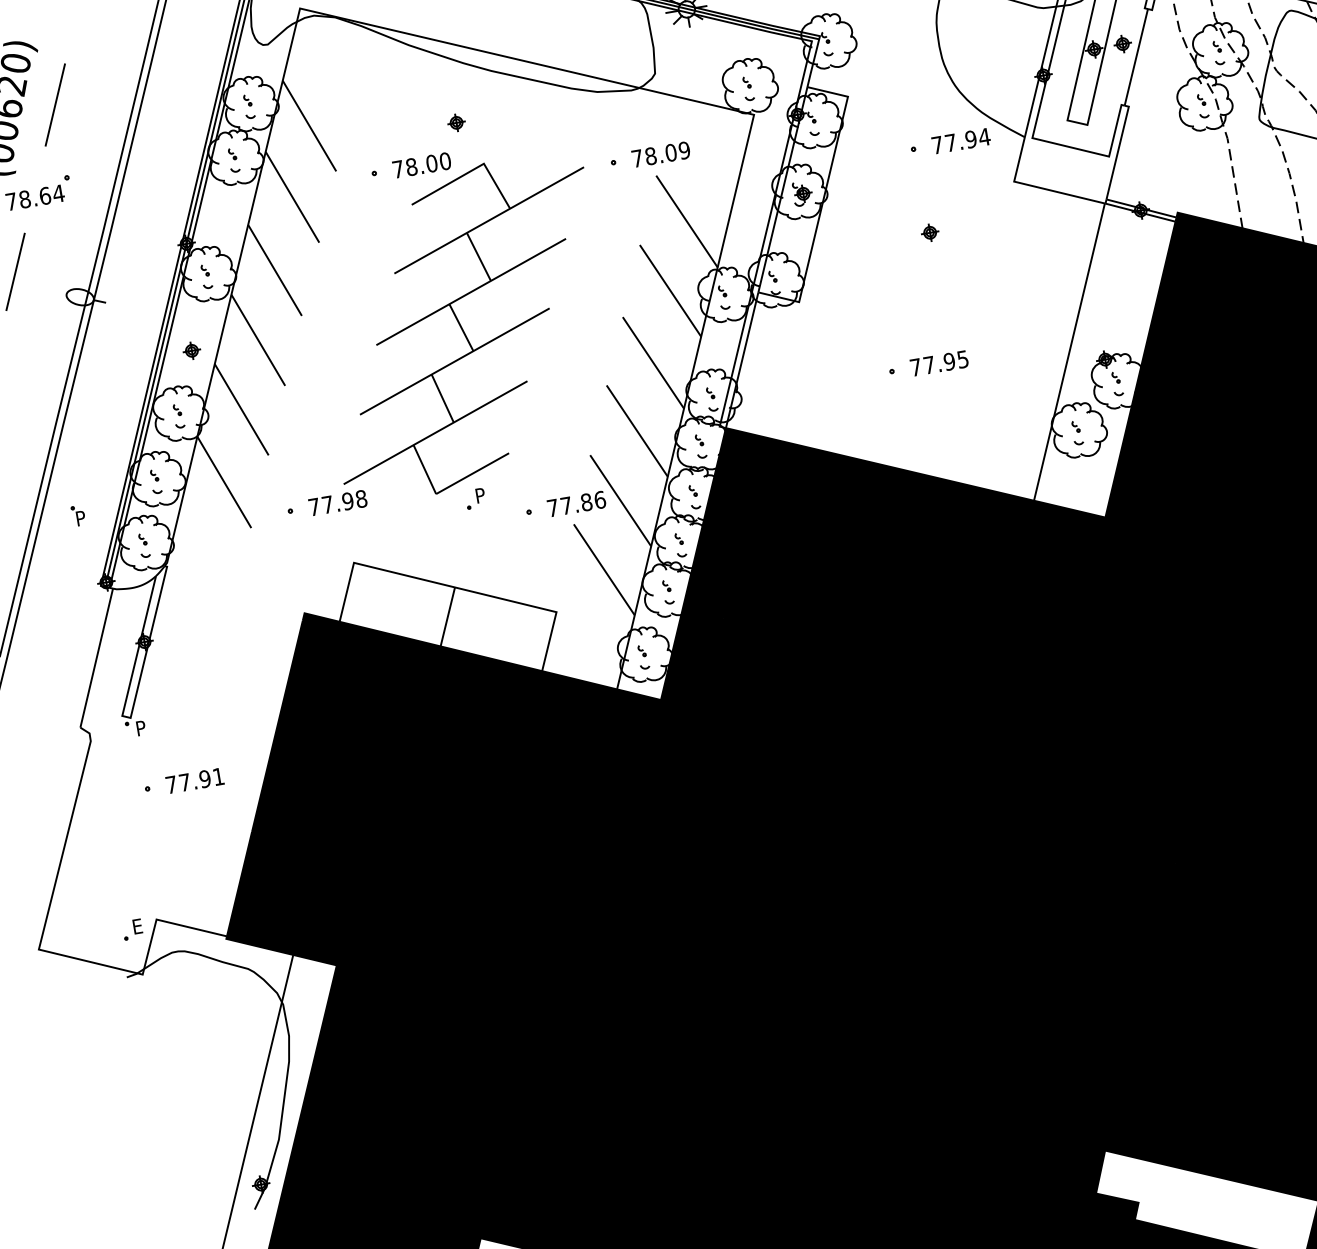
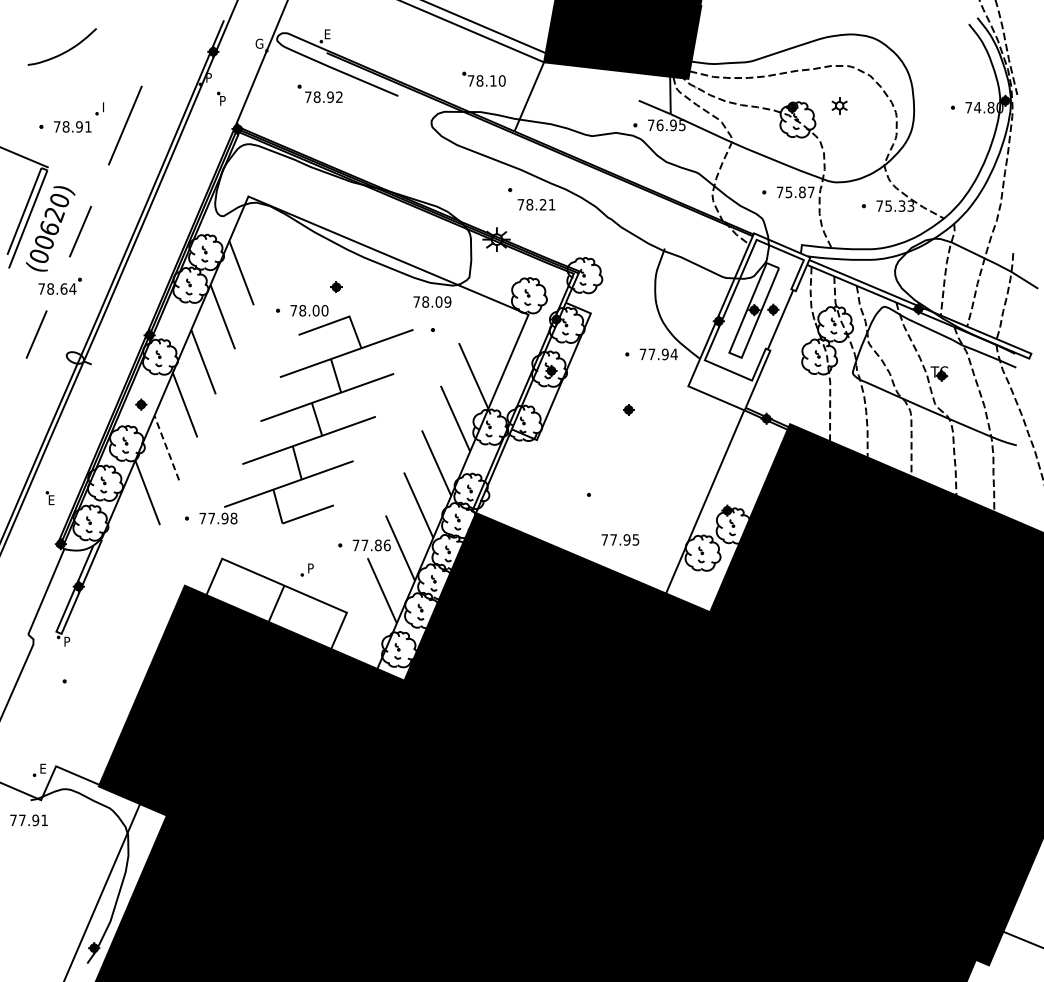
text: (661, 153) -> (432, 301), moved
text: (939, 362) -> (620, 539), moved
line: (241, 410) -> (166, 448), solid -> dashed
part: (474, 498) -> (306, 569), moved
text: (82, 518) -> (52, 500), P -> E
text: (194, 781) -> (28, 820), moved

